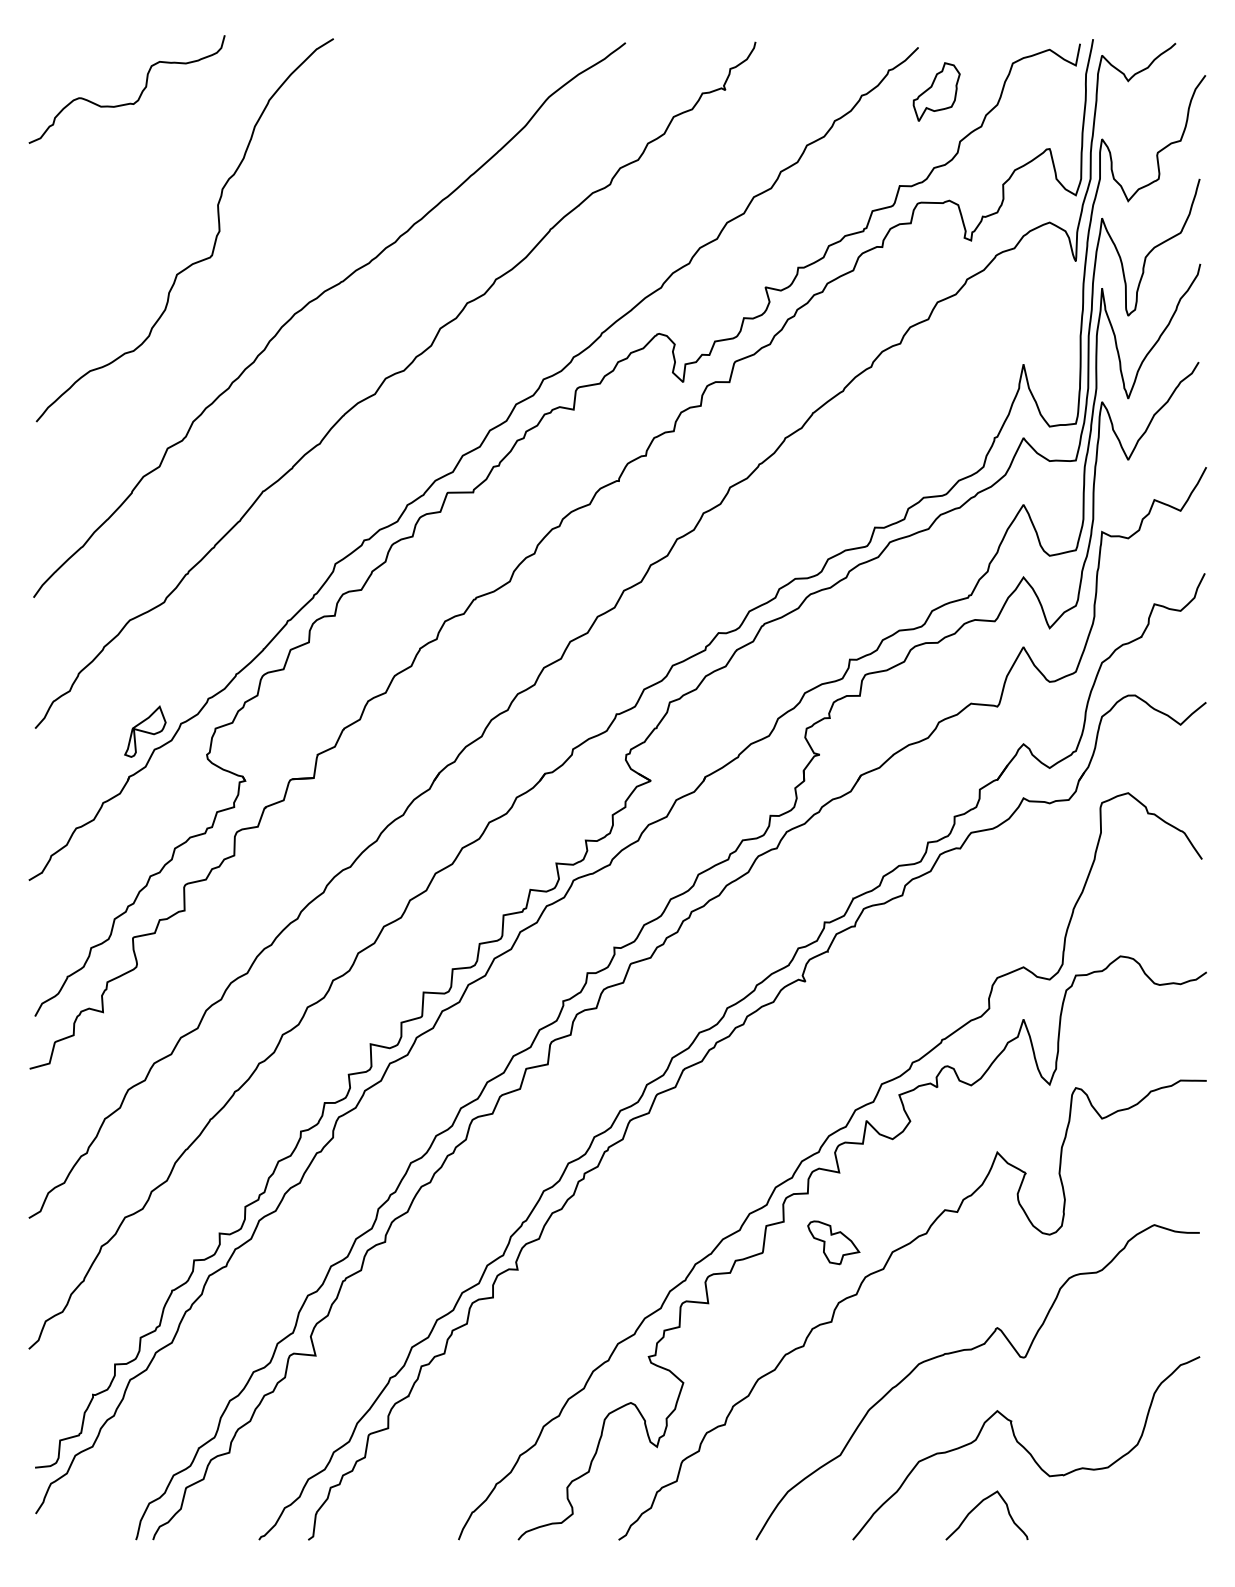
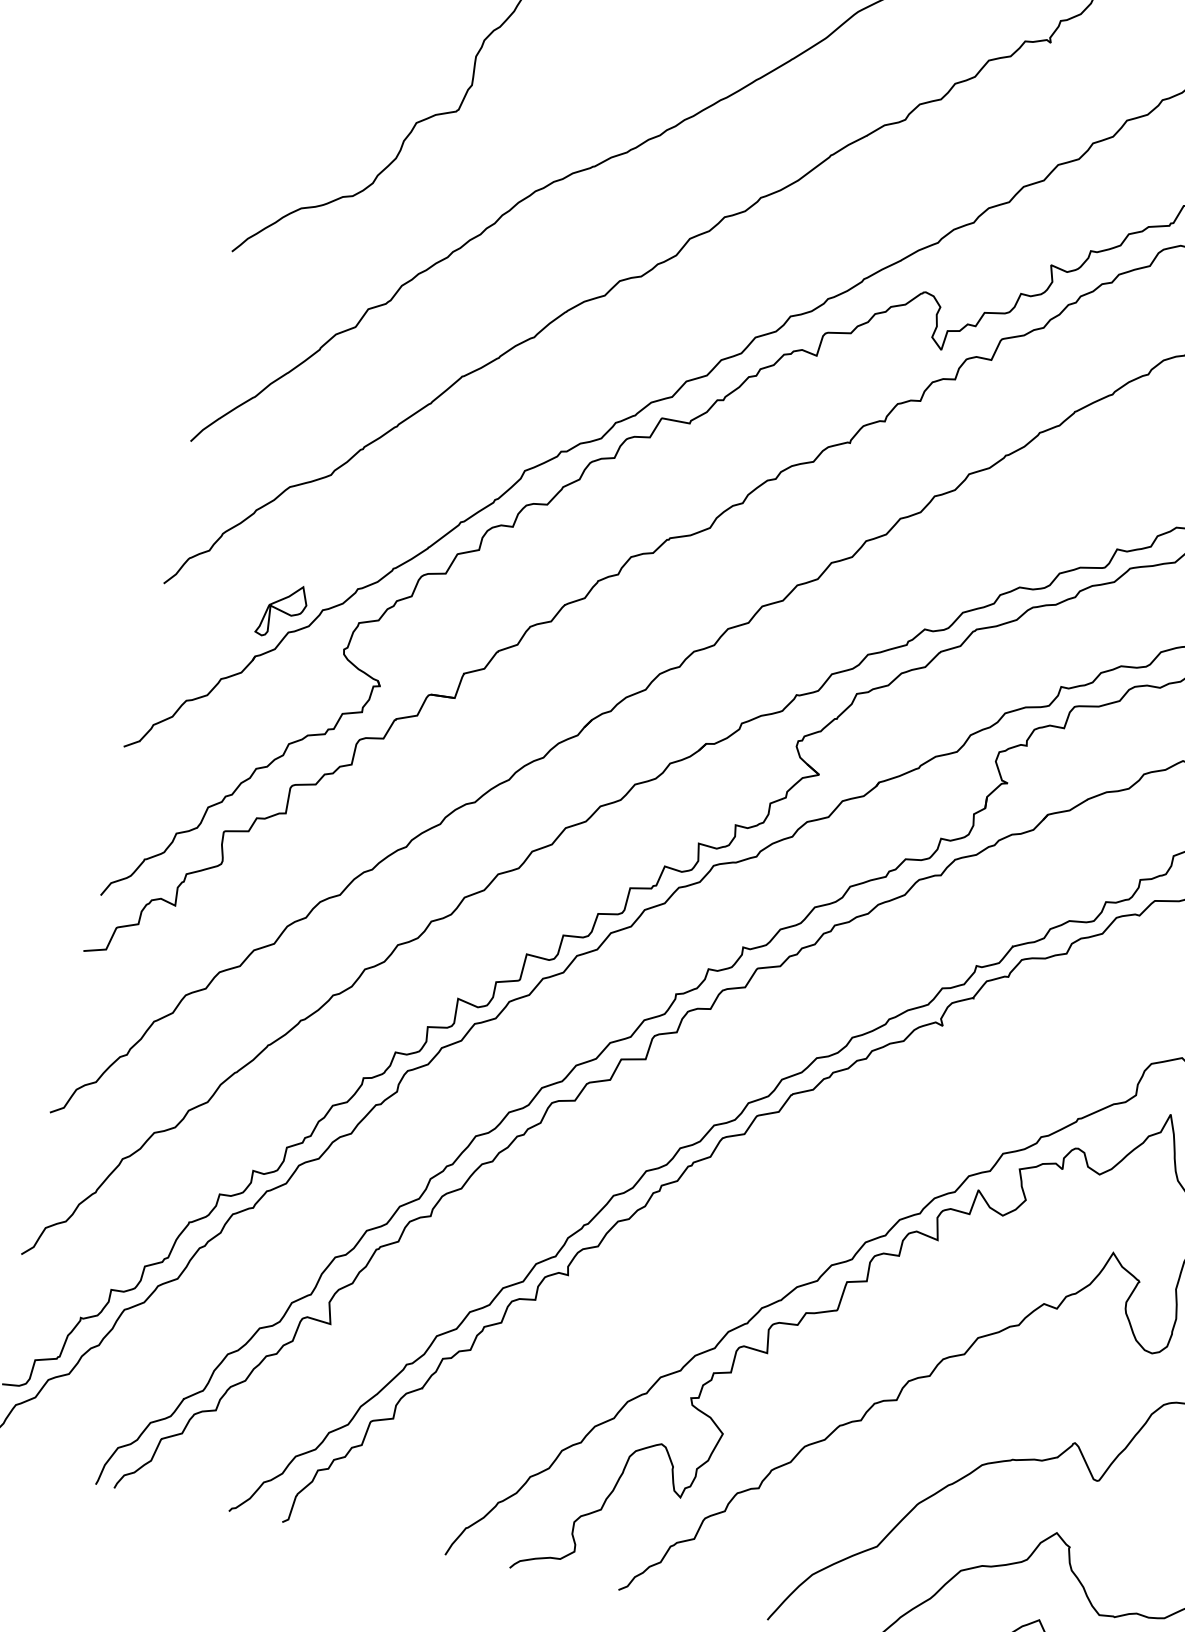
part: (833, 1242) -> (916, 1314), removed

